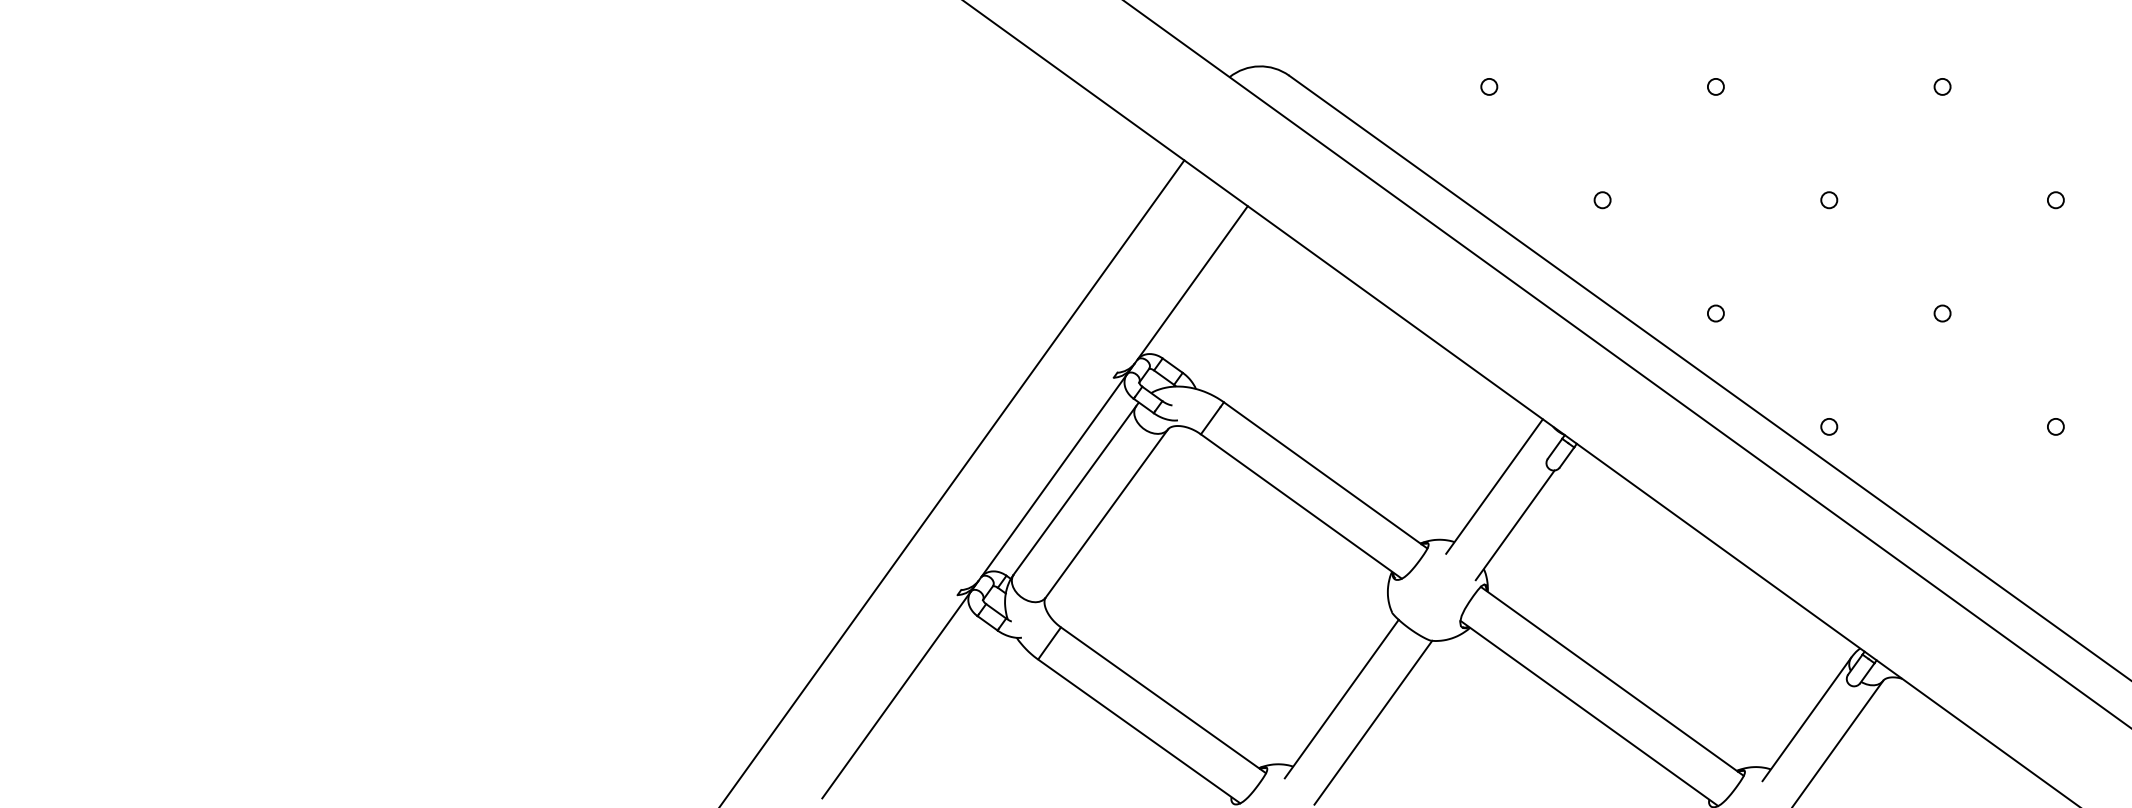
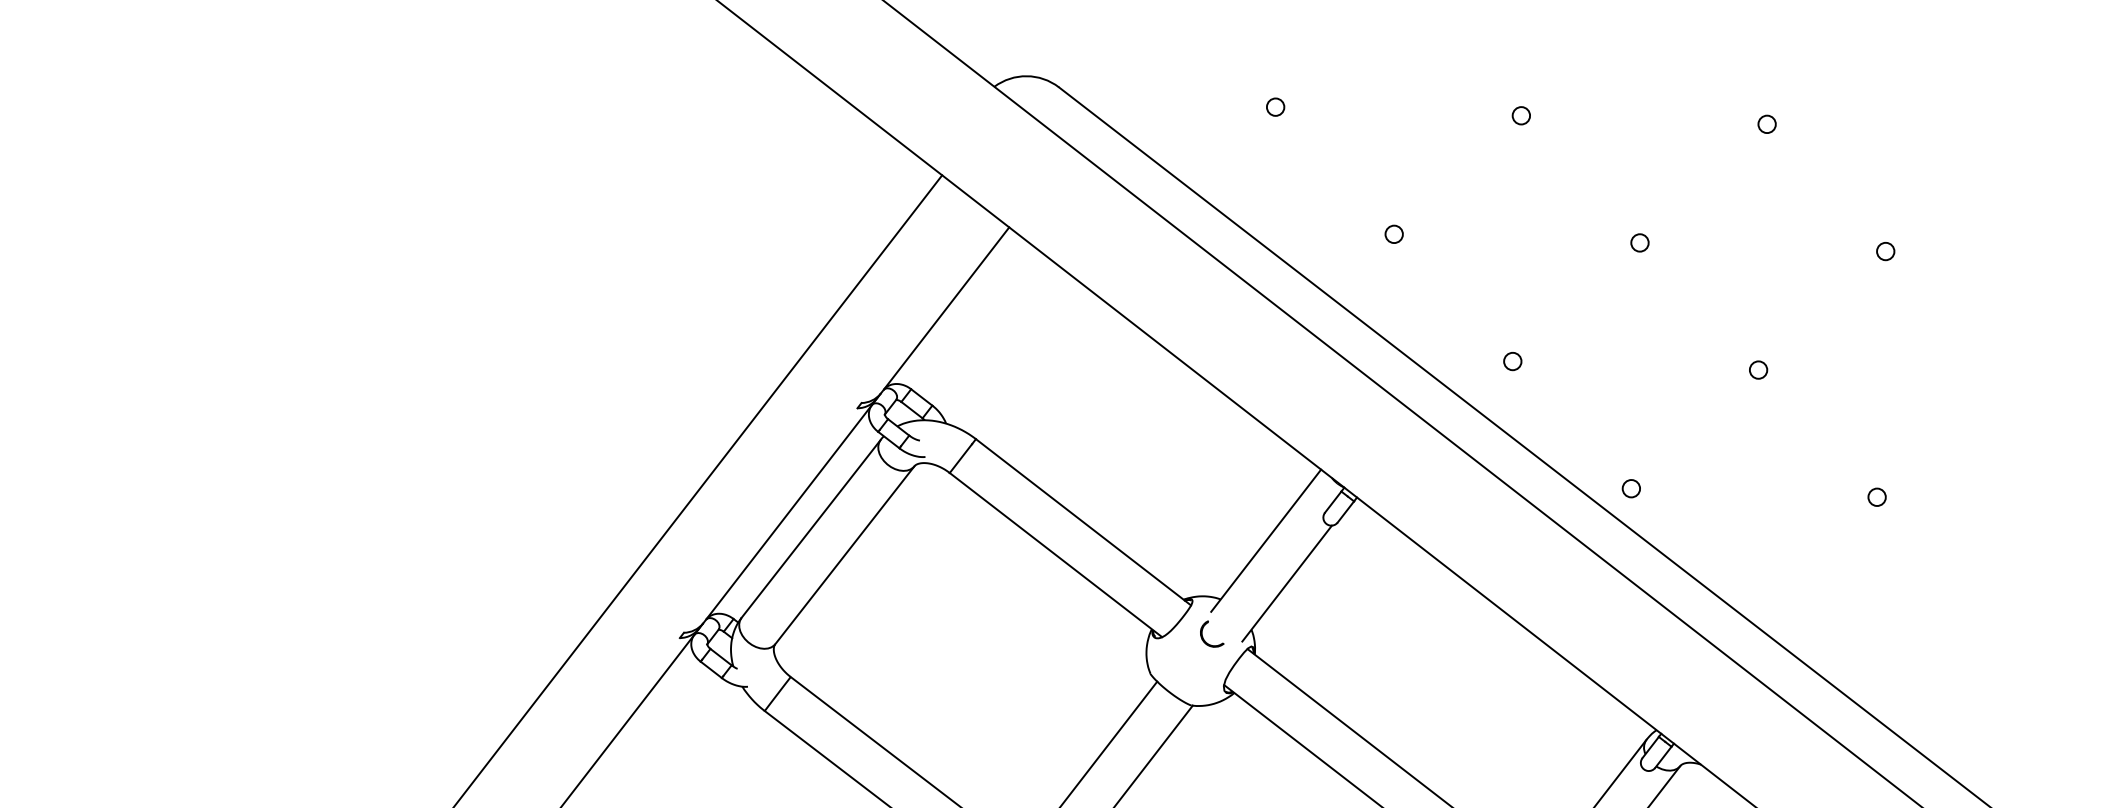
part: (1439, 574) -> (1203, 634), added

